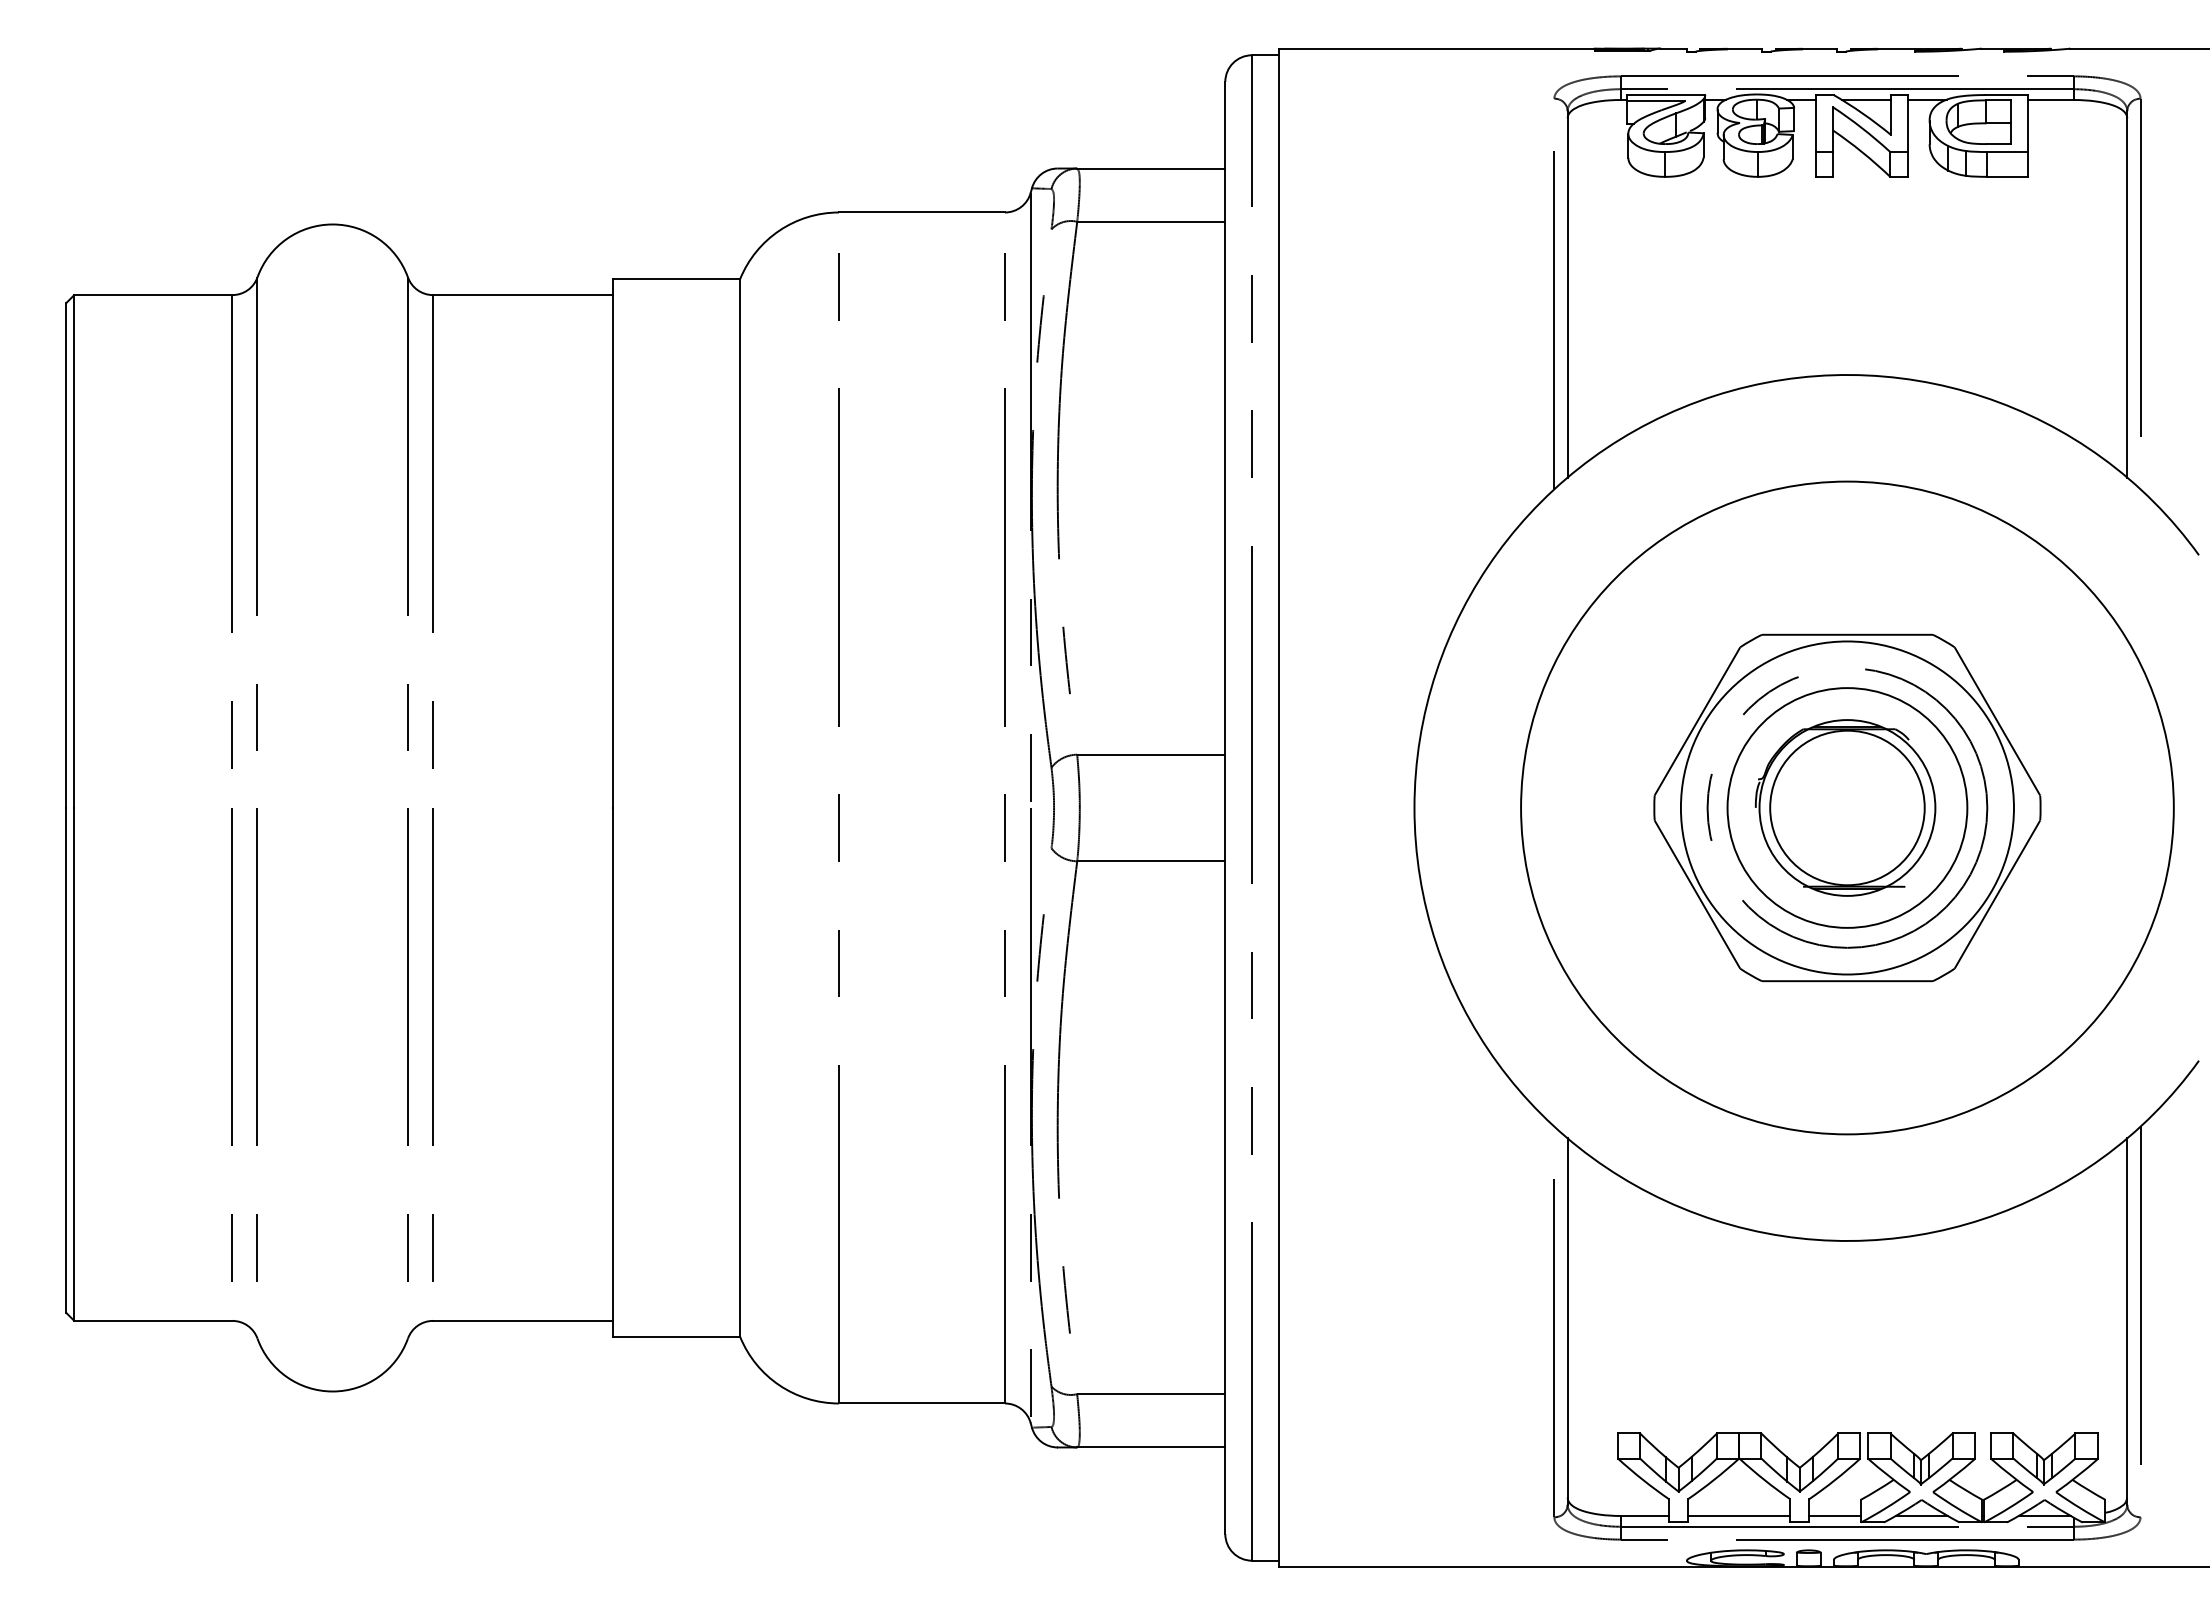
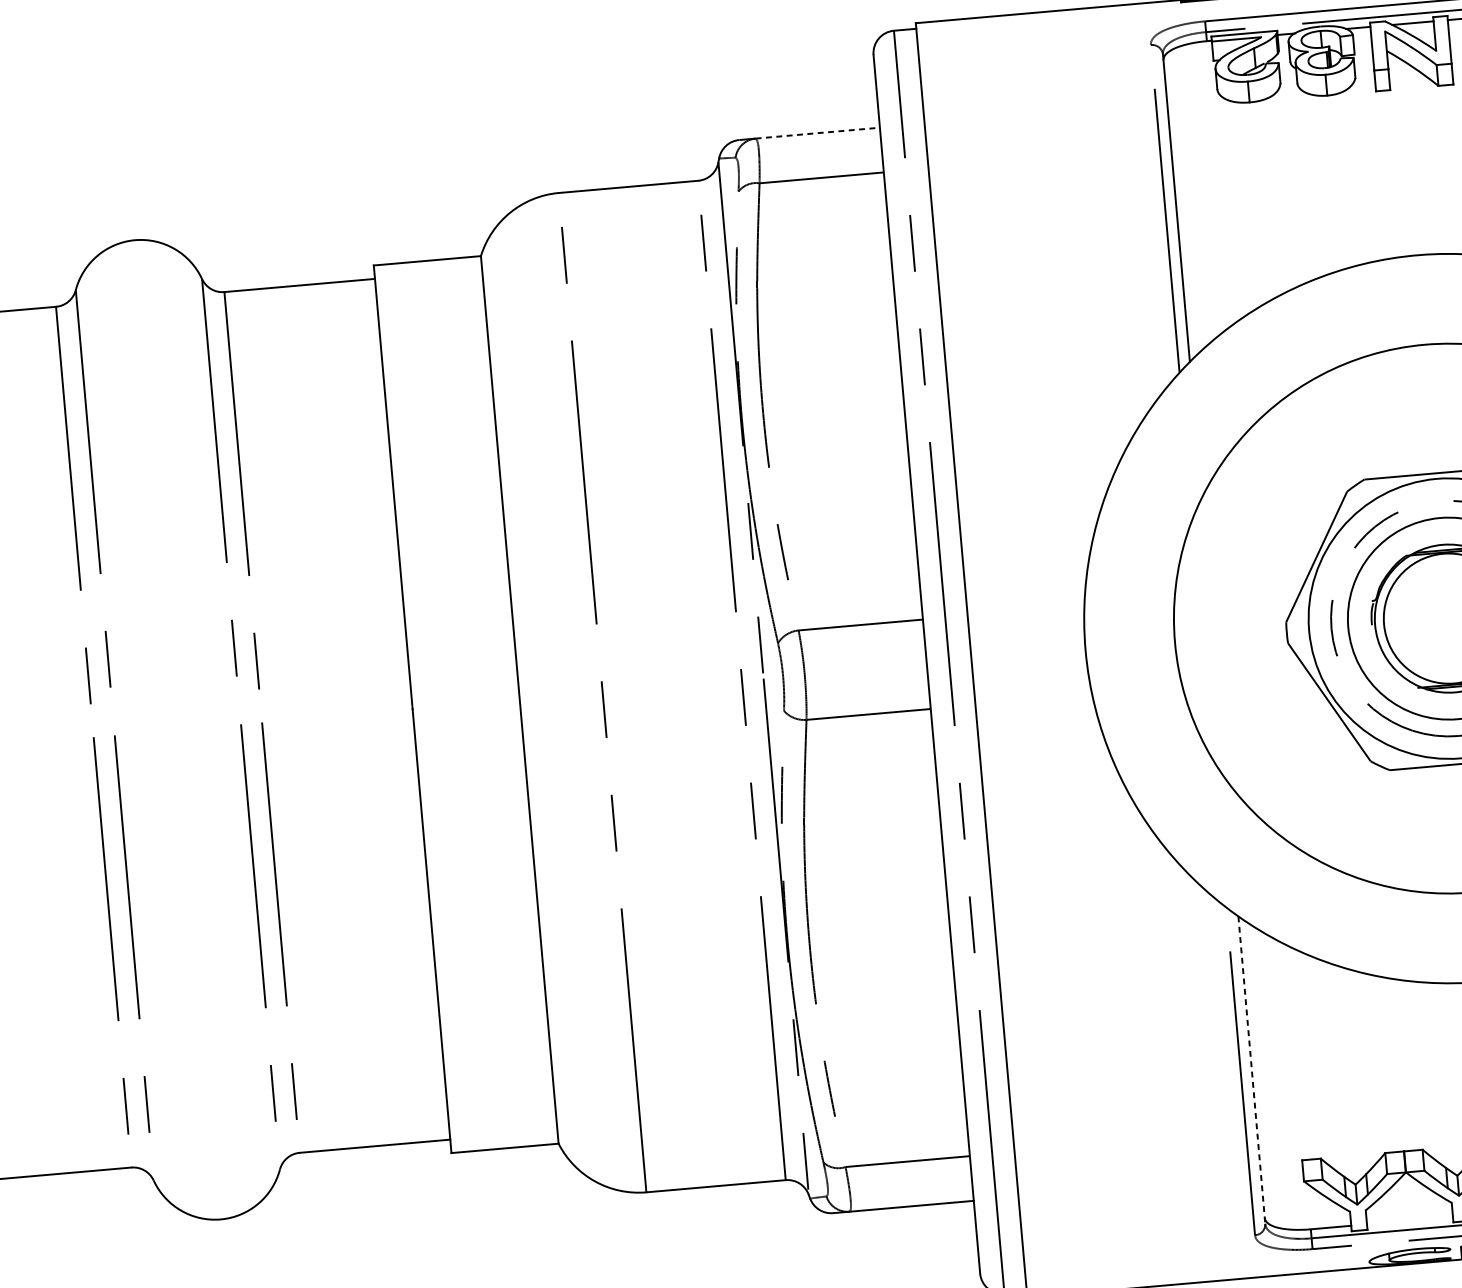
line: (1151, 168) -> (817, 133), solid -> dashed
line: (1567, 1322) -> (1251, 1070), solid -> dashed
line: (1738, 1515) -> (1409, 1220), removed

